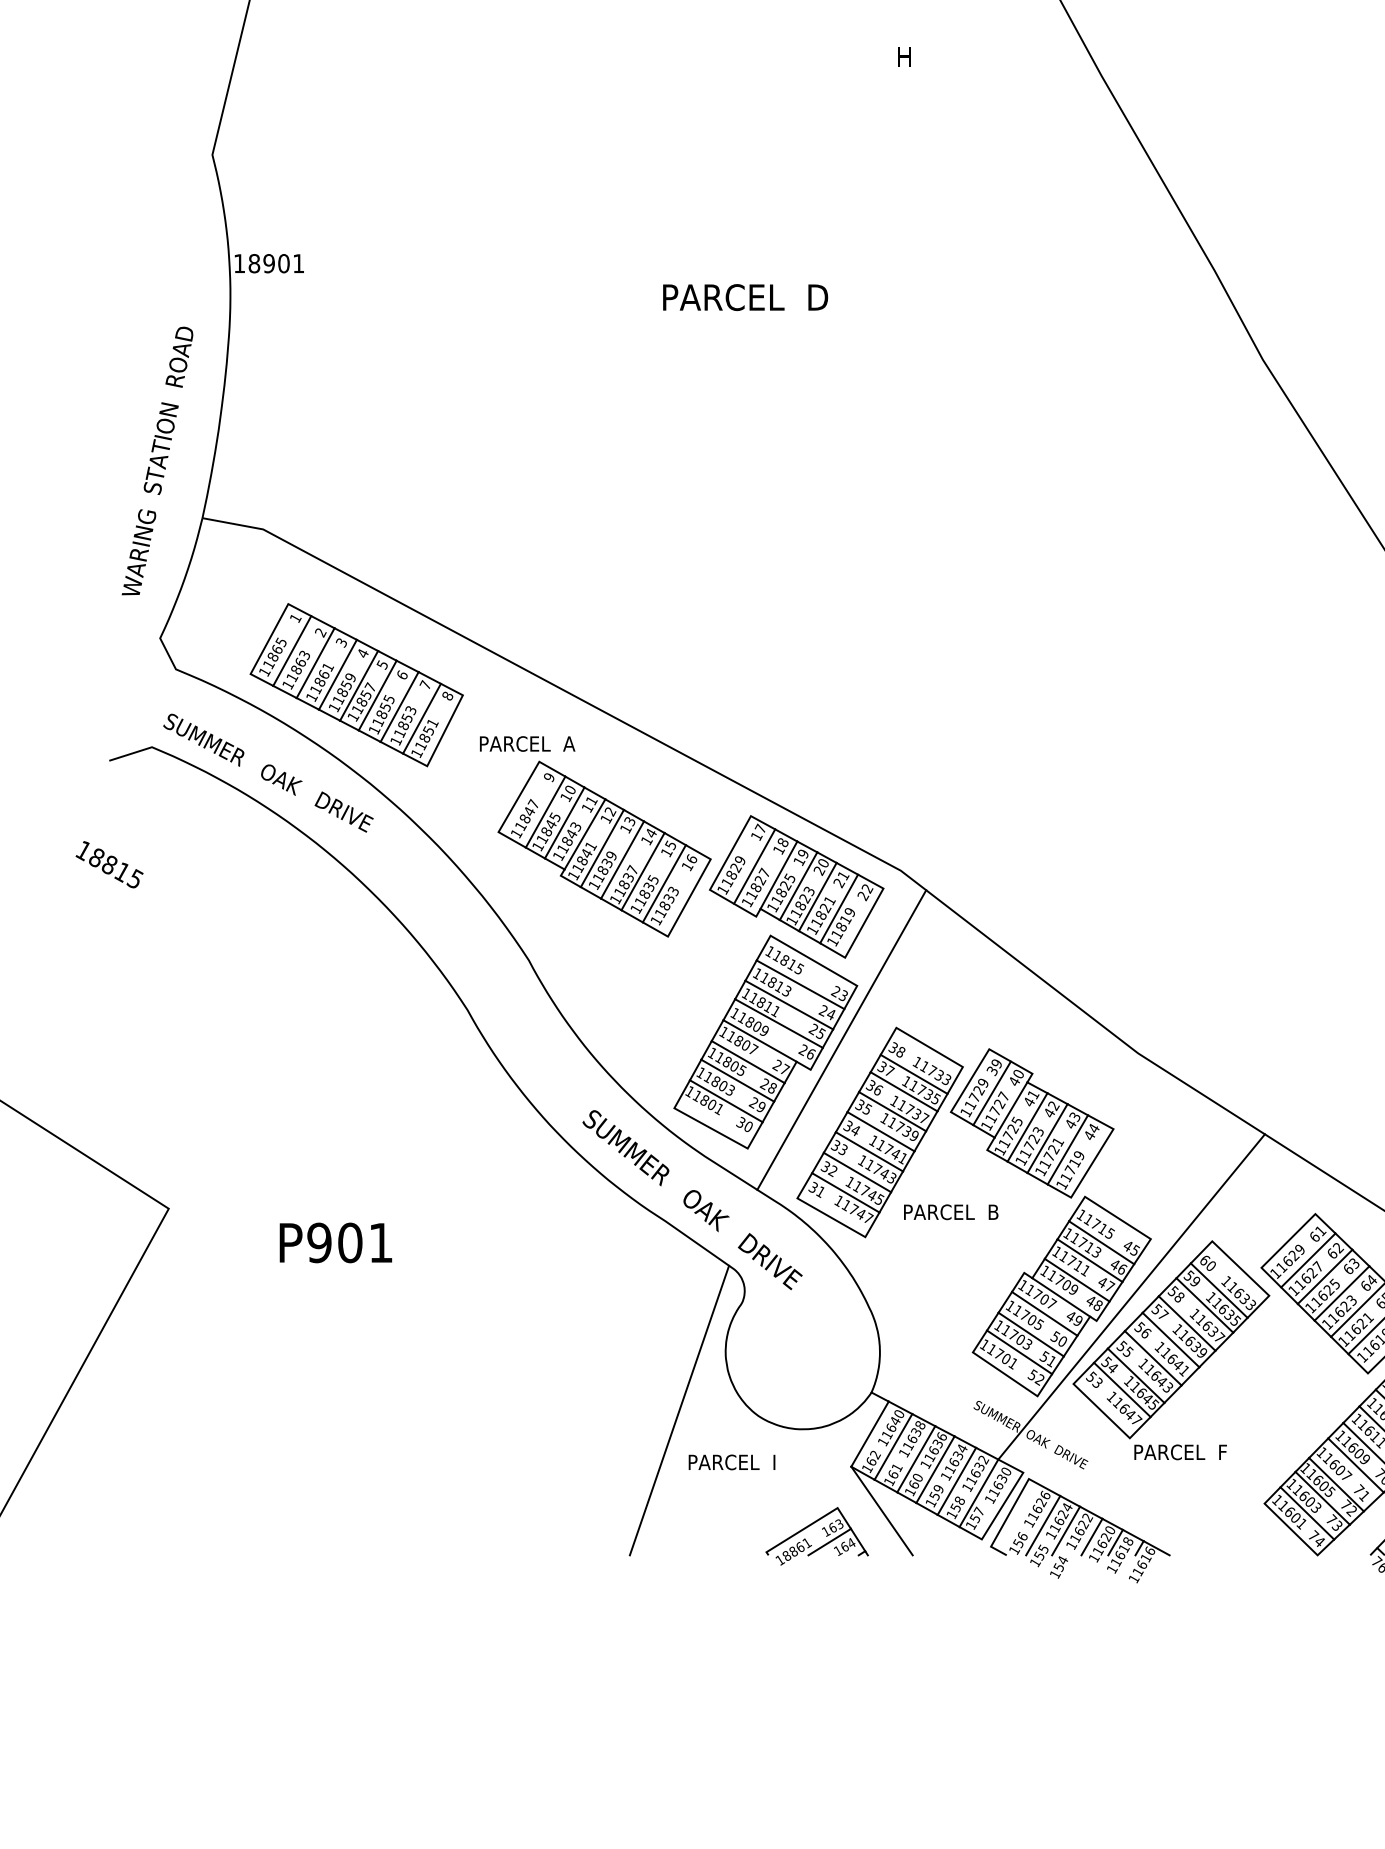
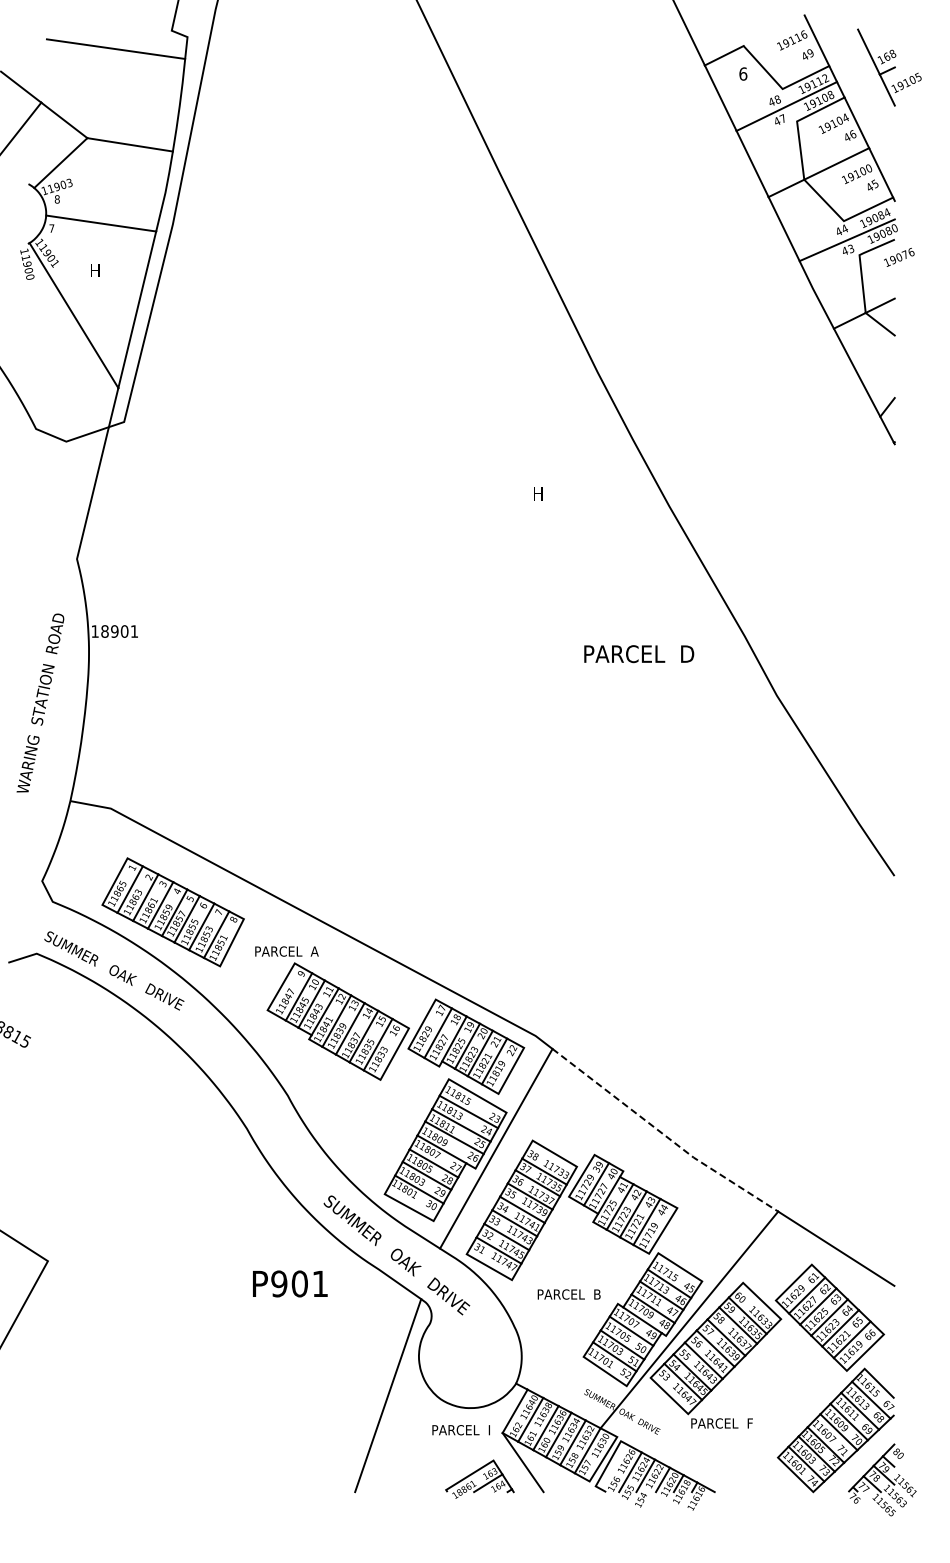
text: (745, 298) -> (639, 654), moved
text: (157, 460) -> (40, 702), moved
line: (1092, 1018) -> (663, 1134), solid -> dashed
text: (950, 1212) -> (568, 1294), moved
text: (336, 1242) -> (290, 1283), moved
text: (730, 1462) -> (460, 1430), moved

